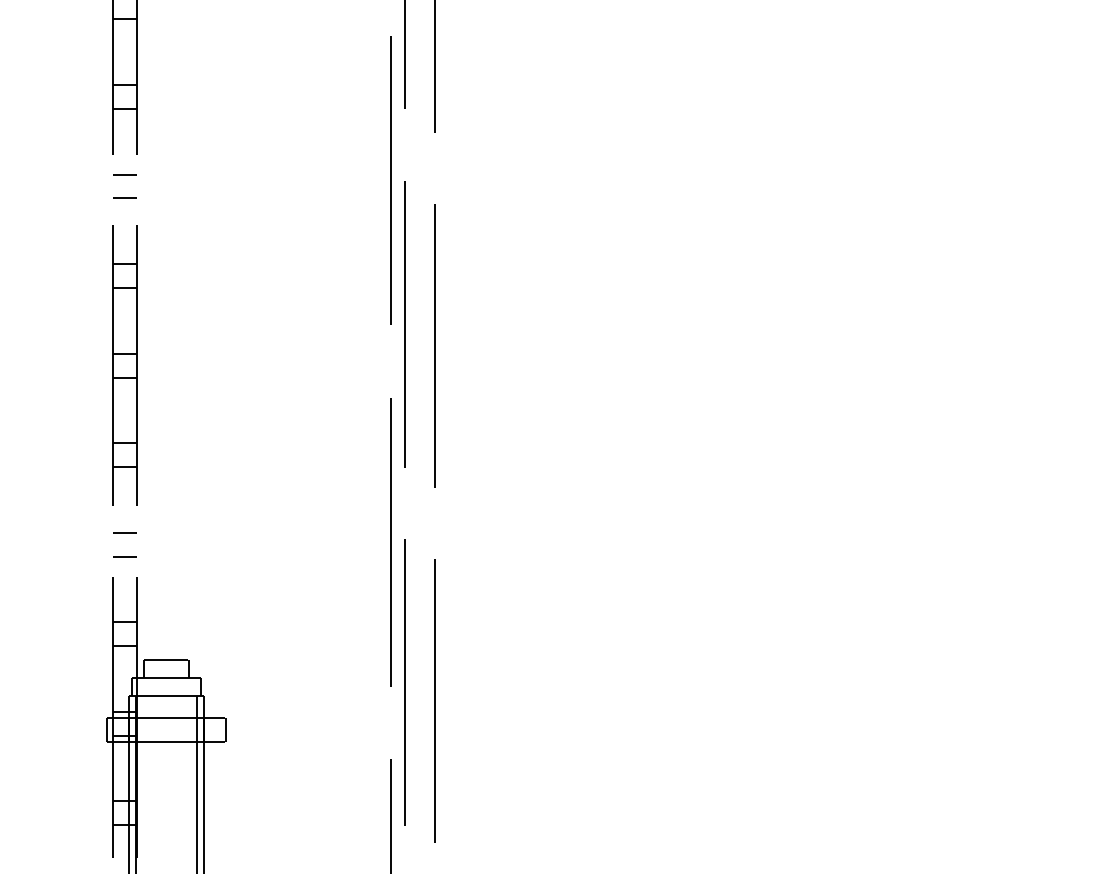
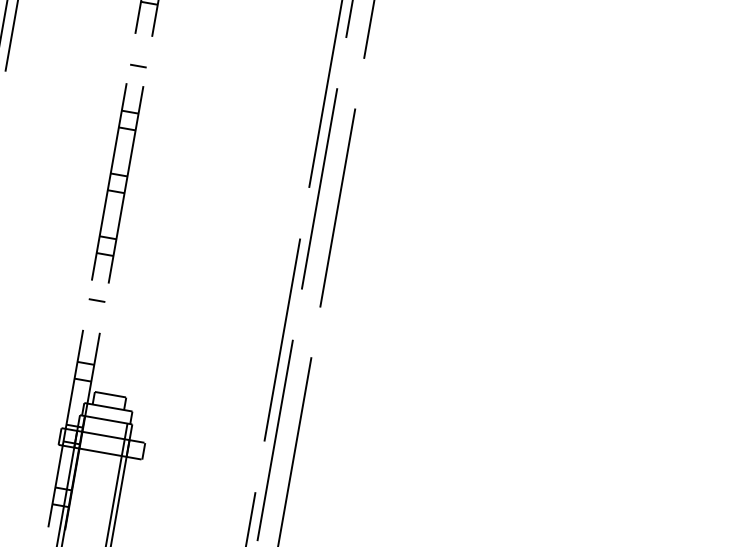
line: (124, 174) -> (141, 49), removed
line: (124, 556) -> (93, 317), removed

